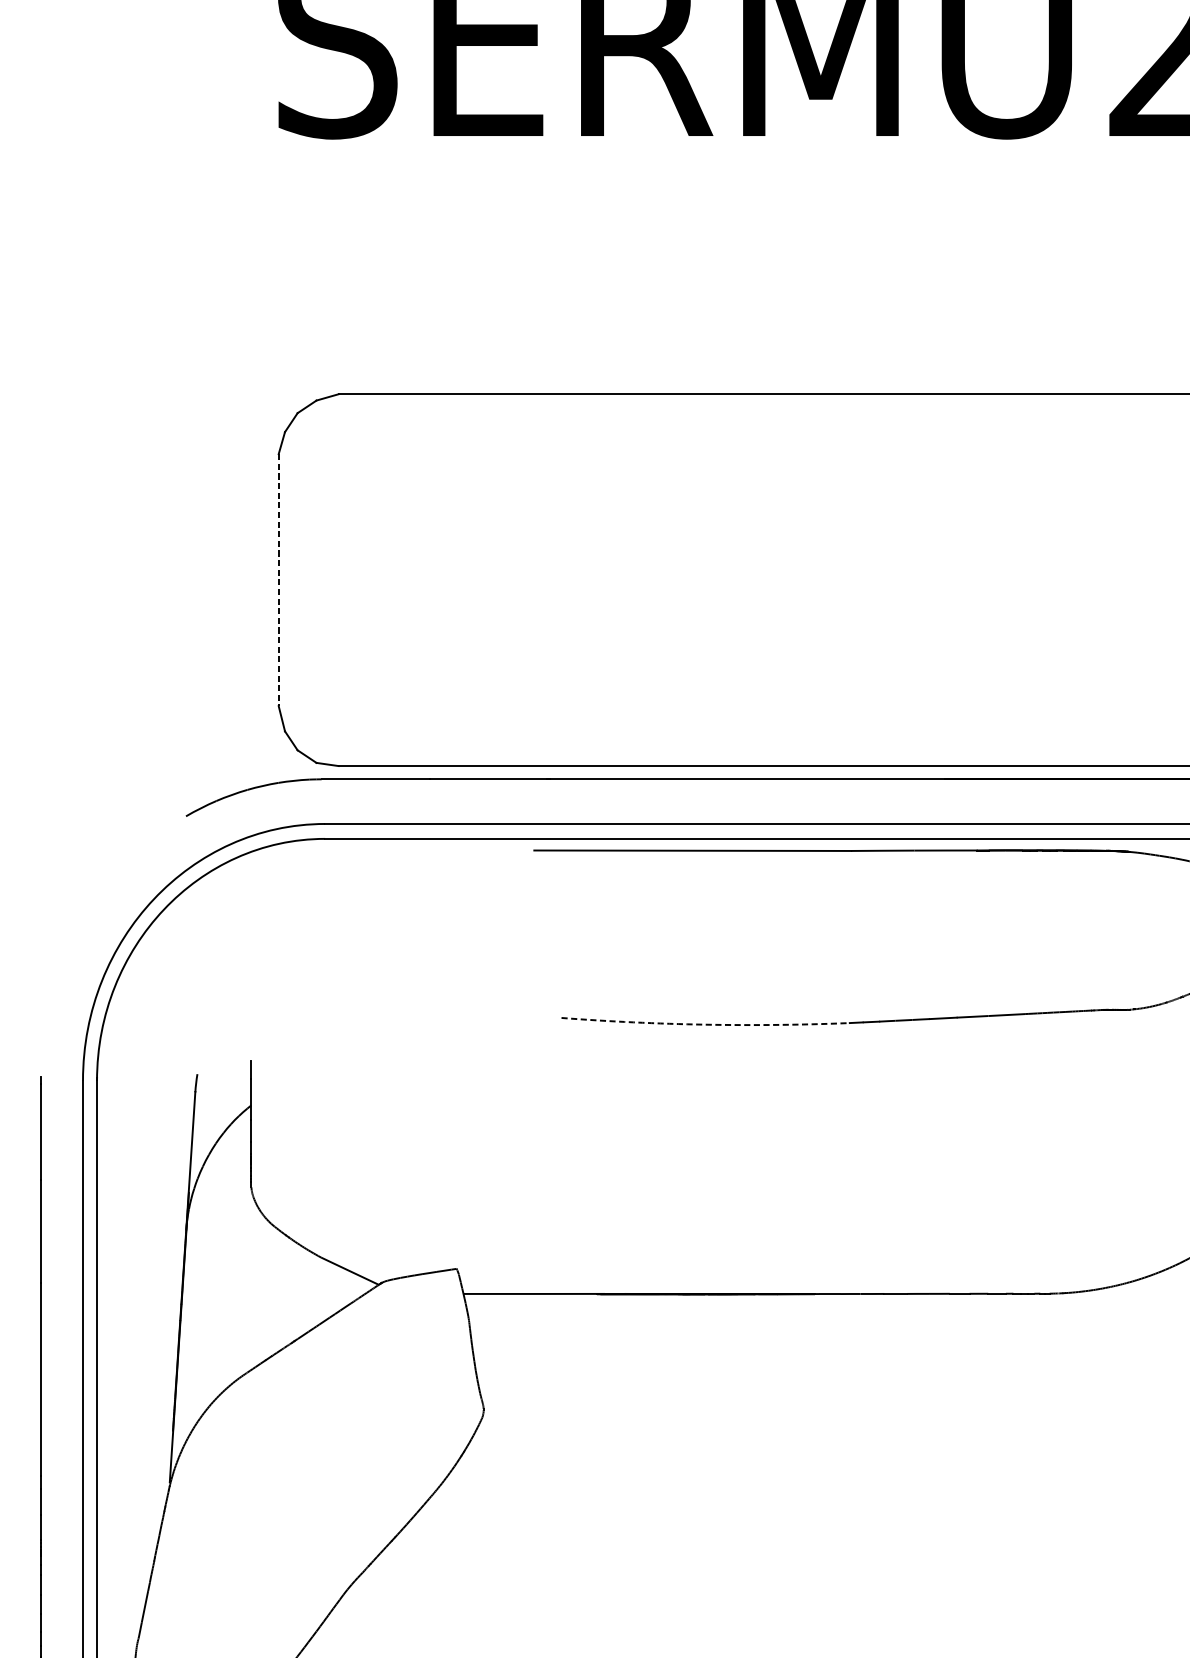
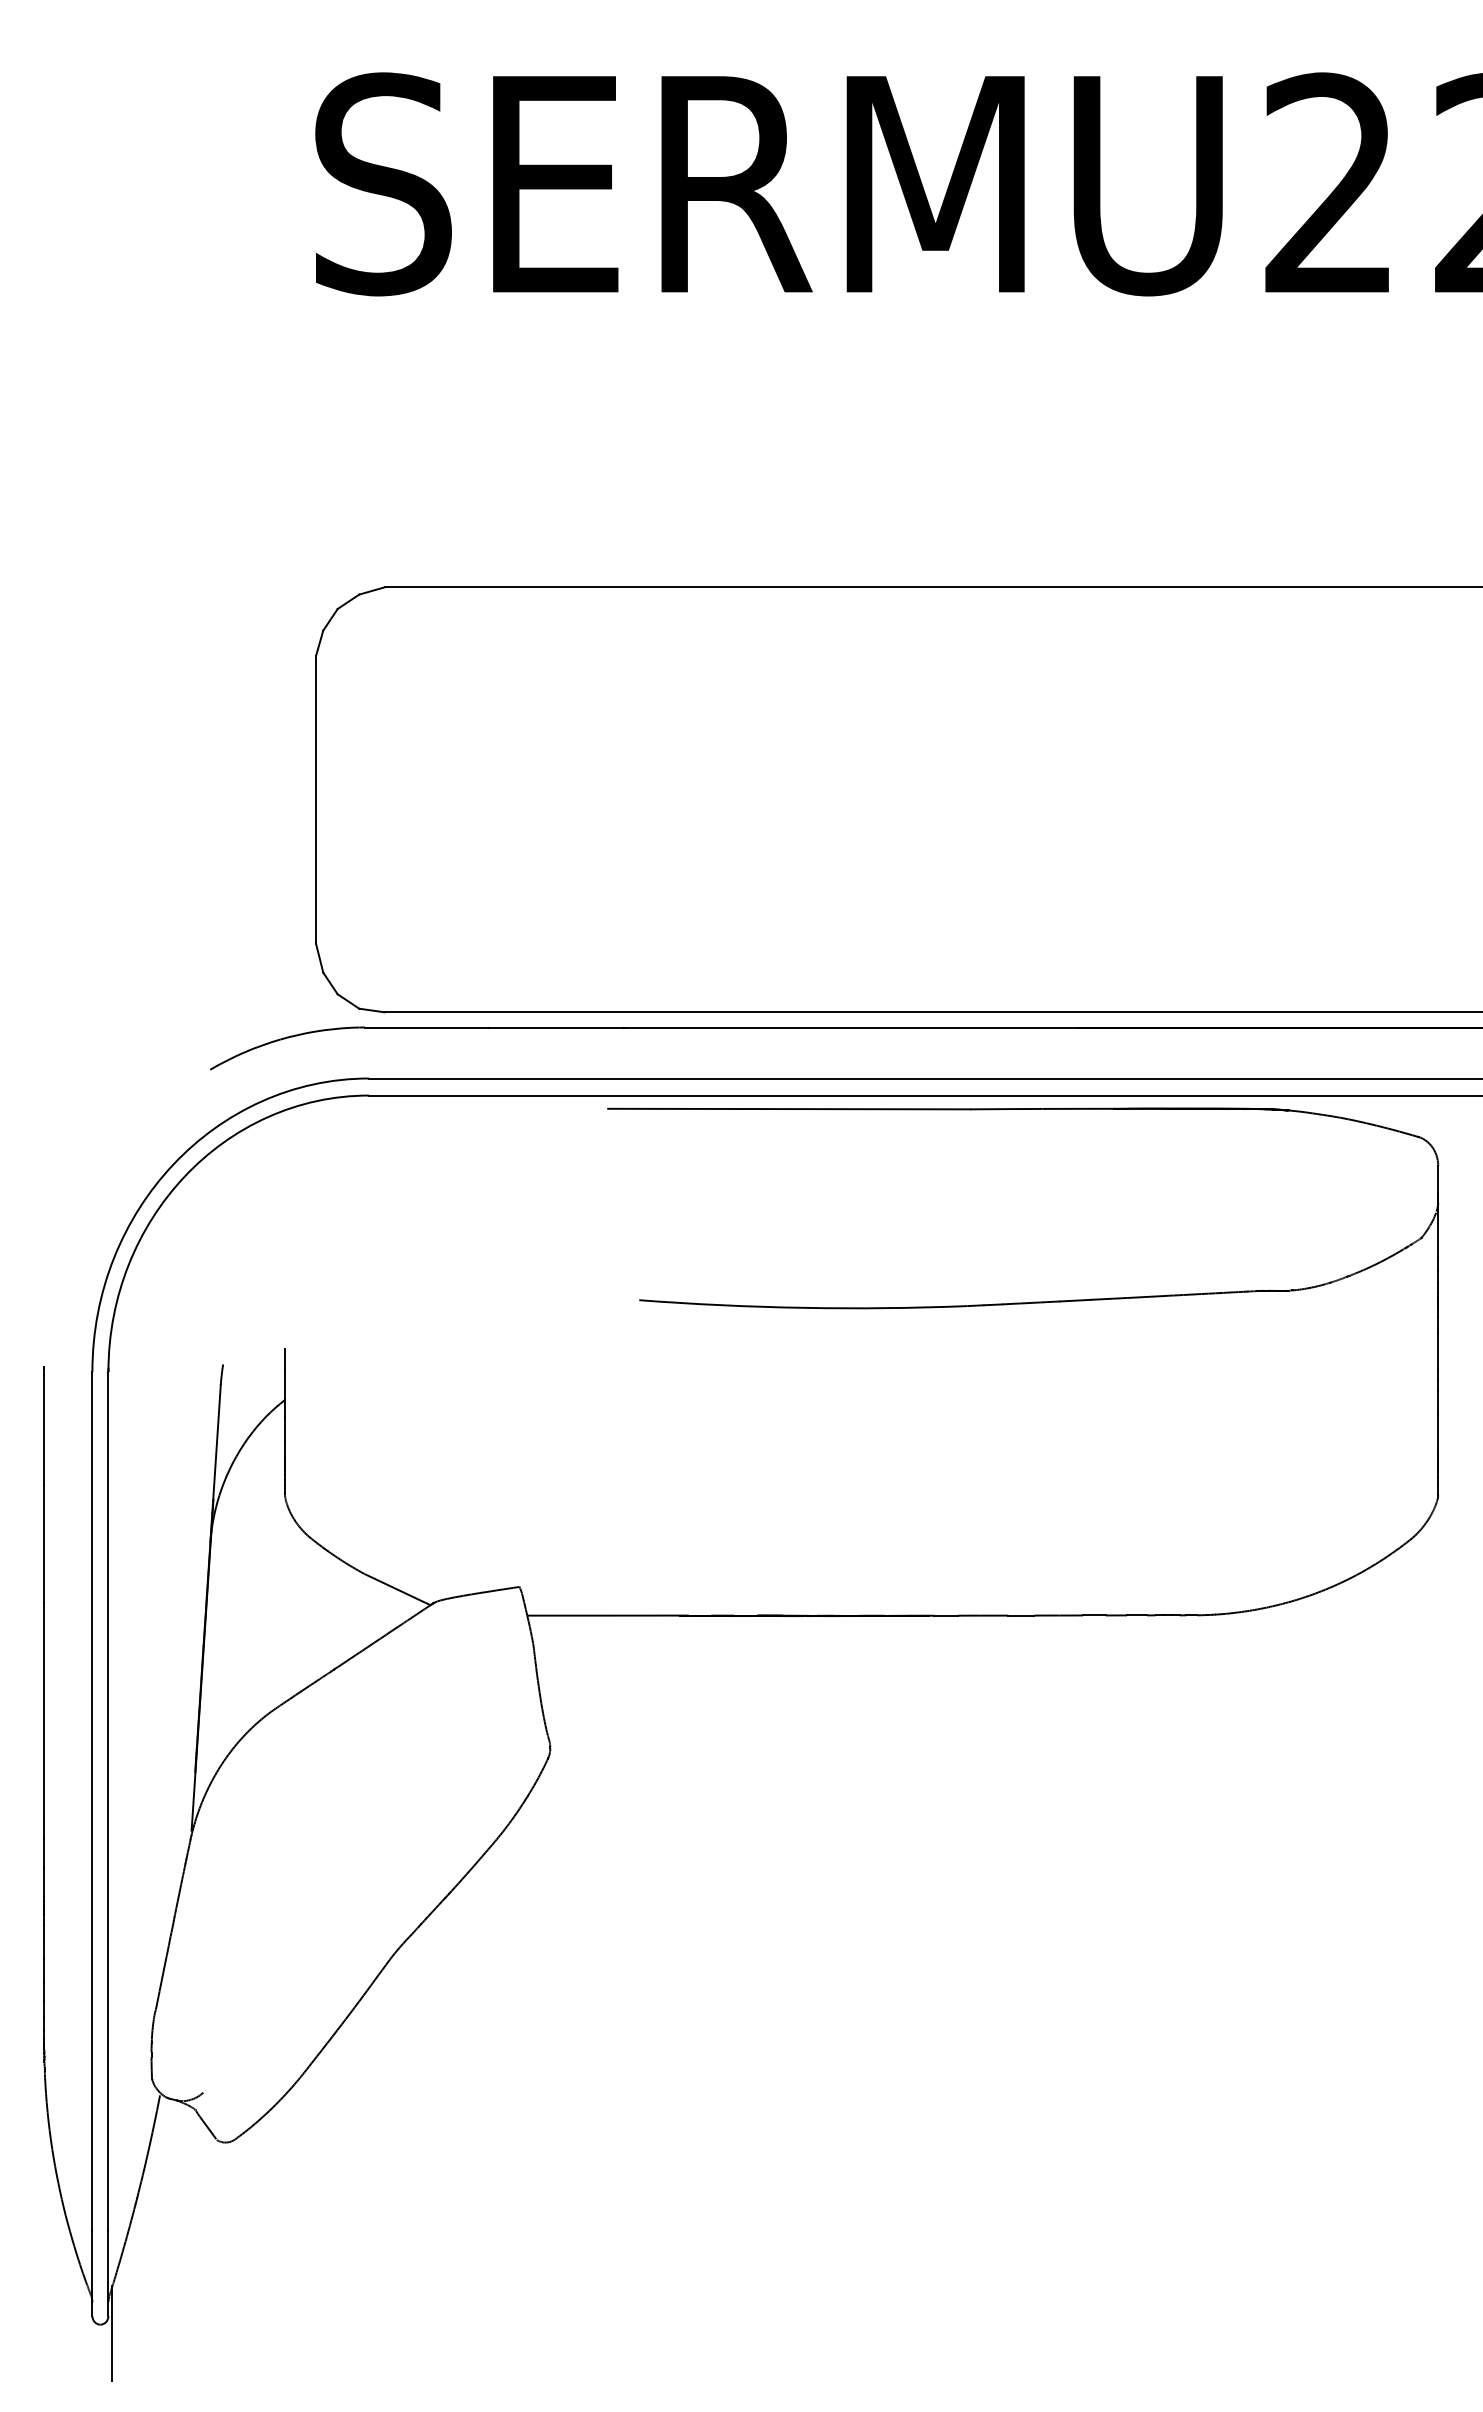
line: (279, 580) -> (316, 800), dashed -> solid
arc: (705, 1024) -> (803, 1307), dashed -> solid

